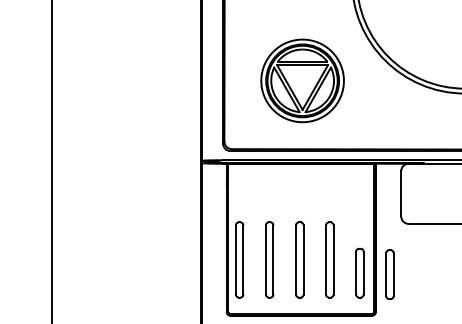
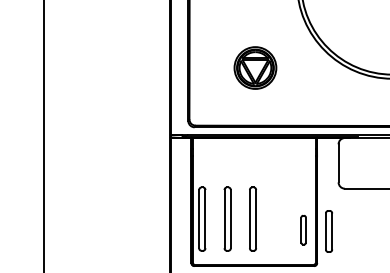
part: (302, 80) -> (255, 67), size x0.6
part: (329, 259) -> (278, 218), removed
part: (359, 272) -> (303, 229), size x0.7

